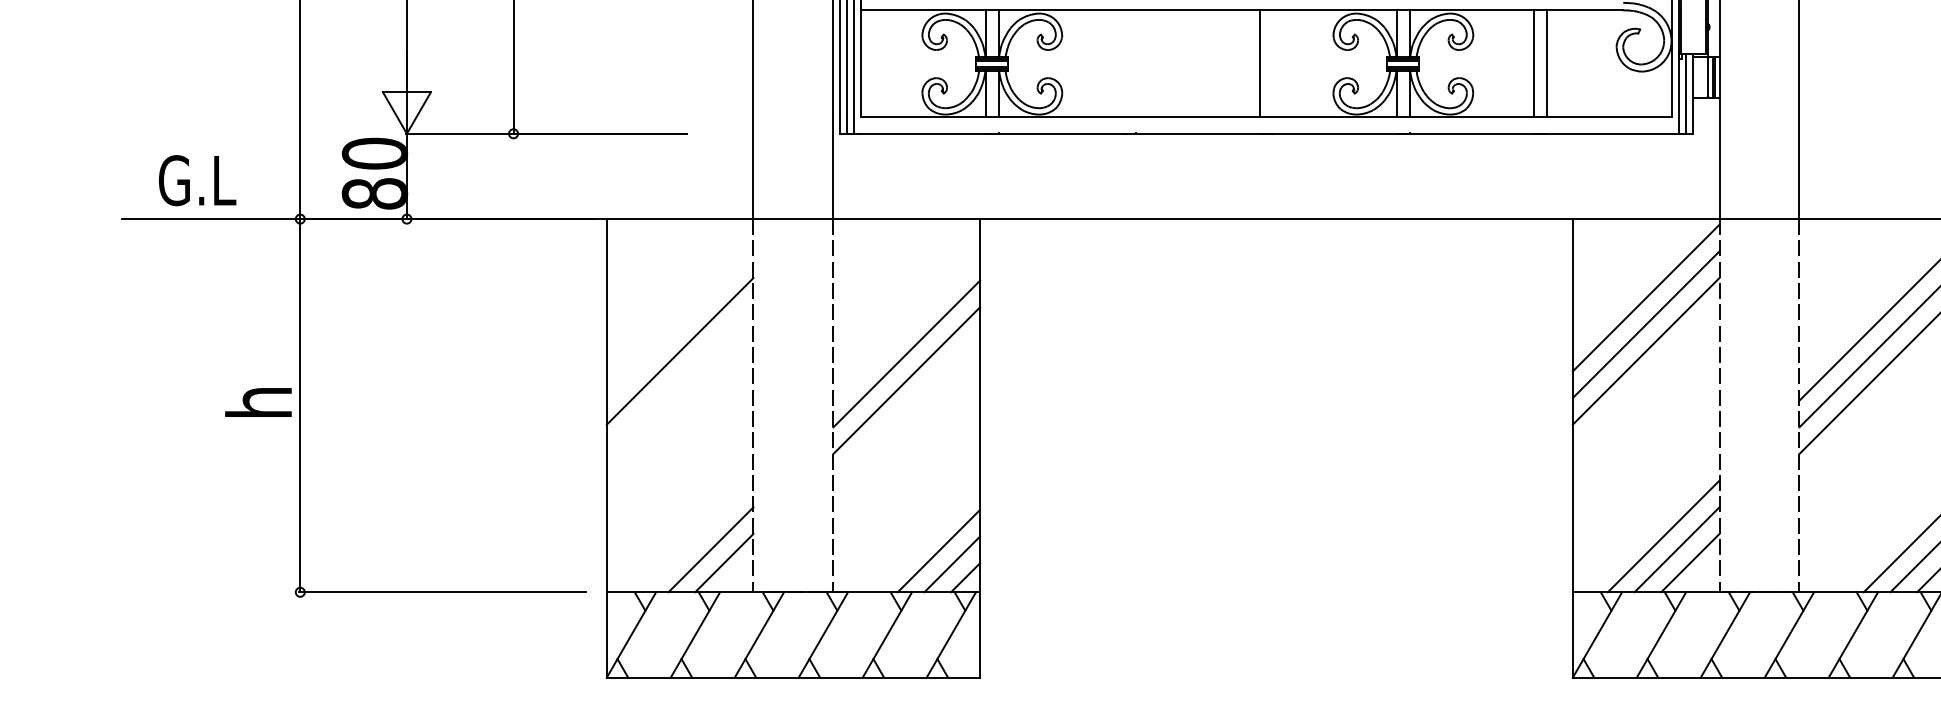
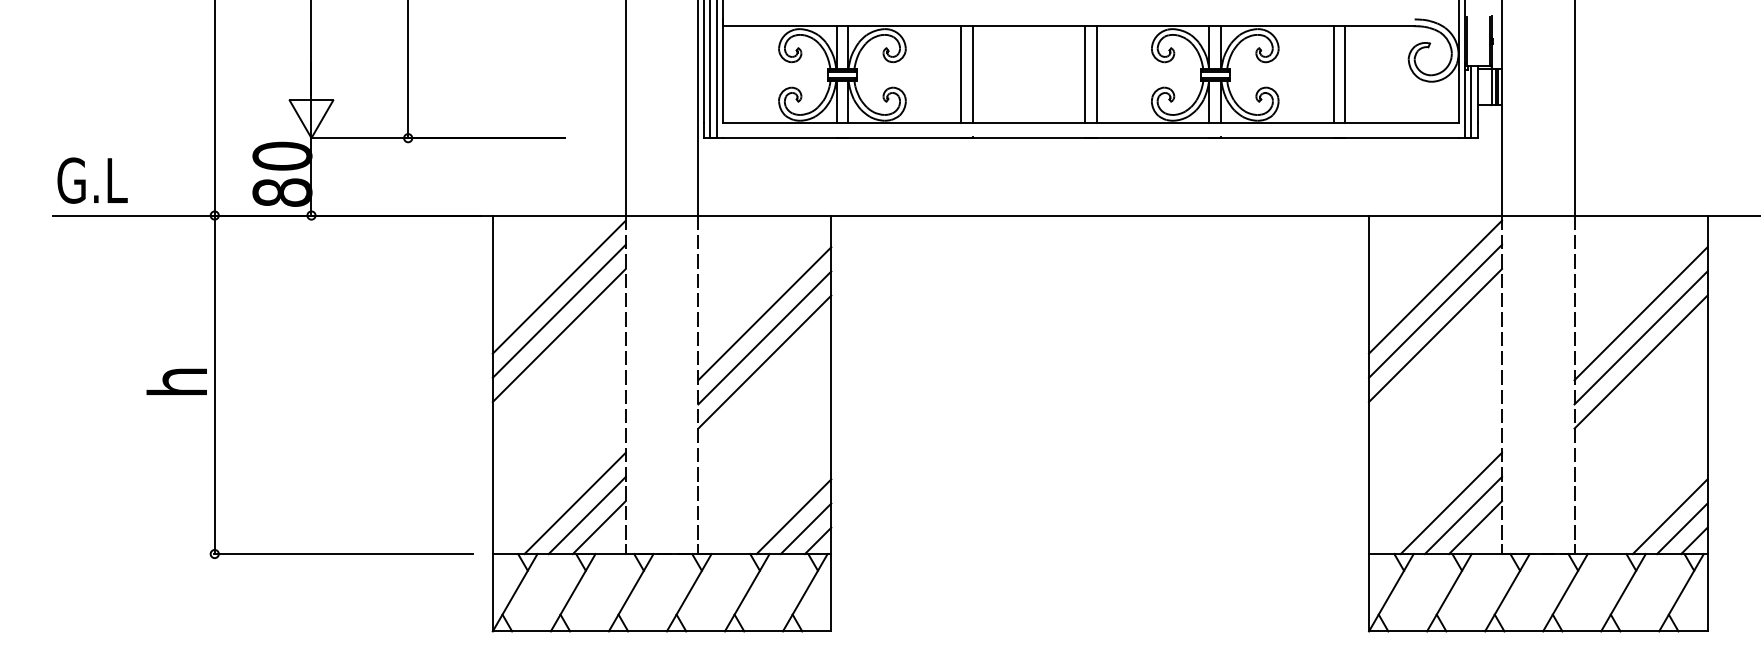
line: (1122, 63) -> (960, 74), added
line: (1135, 63) -> (972, 74), added
line: (1272, 63) -> (1096, 74), added
text: (197, 180) -> (92, 180), moved
line: (679, 297) -> (558, 286), added
line: (679, 323) -> (558, 310), added
line: (906, 327) -> (764, 313), added
line: (696, 536) -> (574, 503), added

